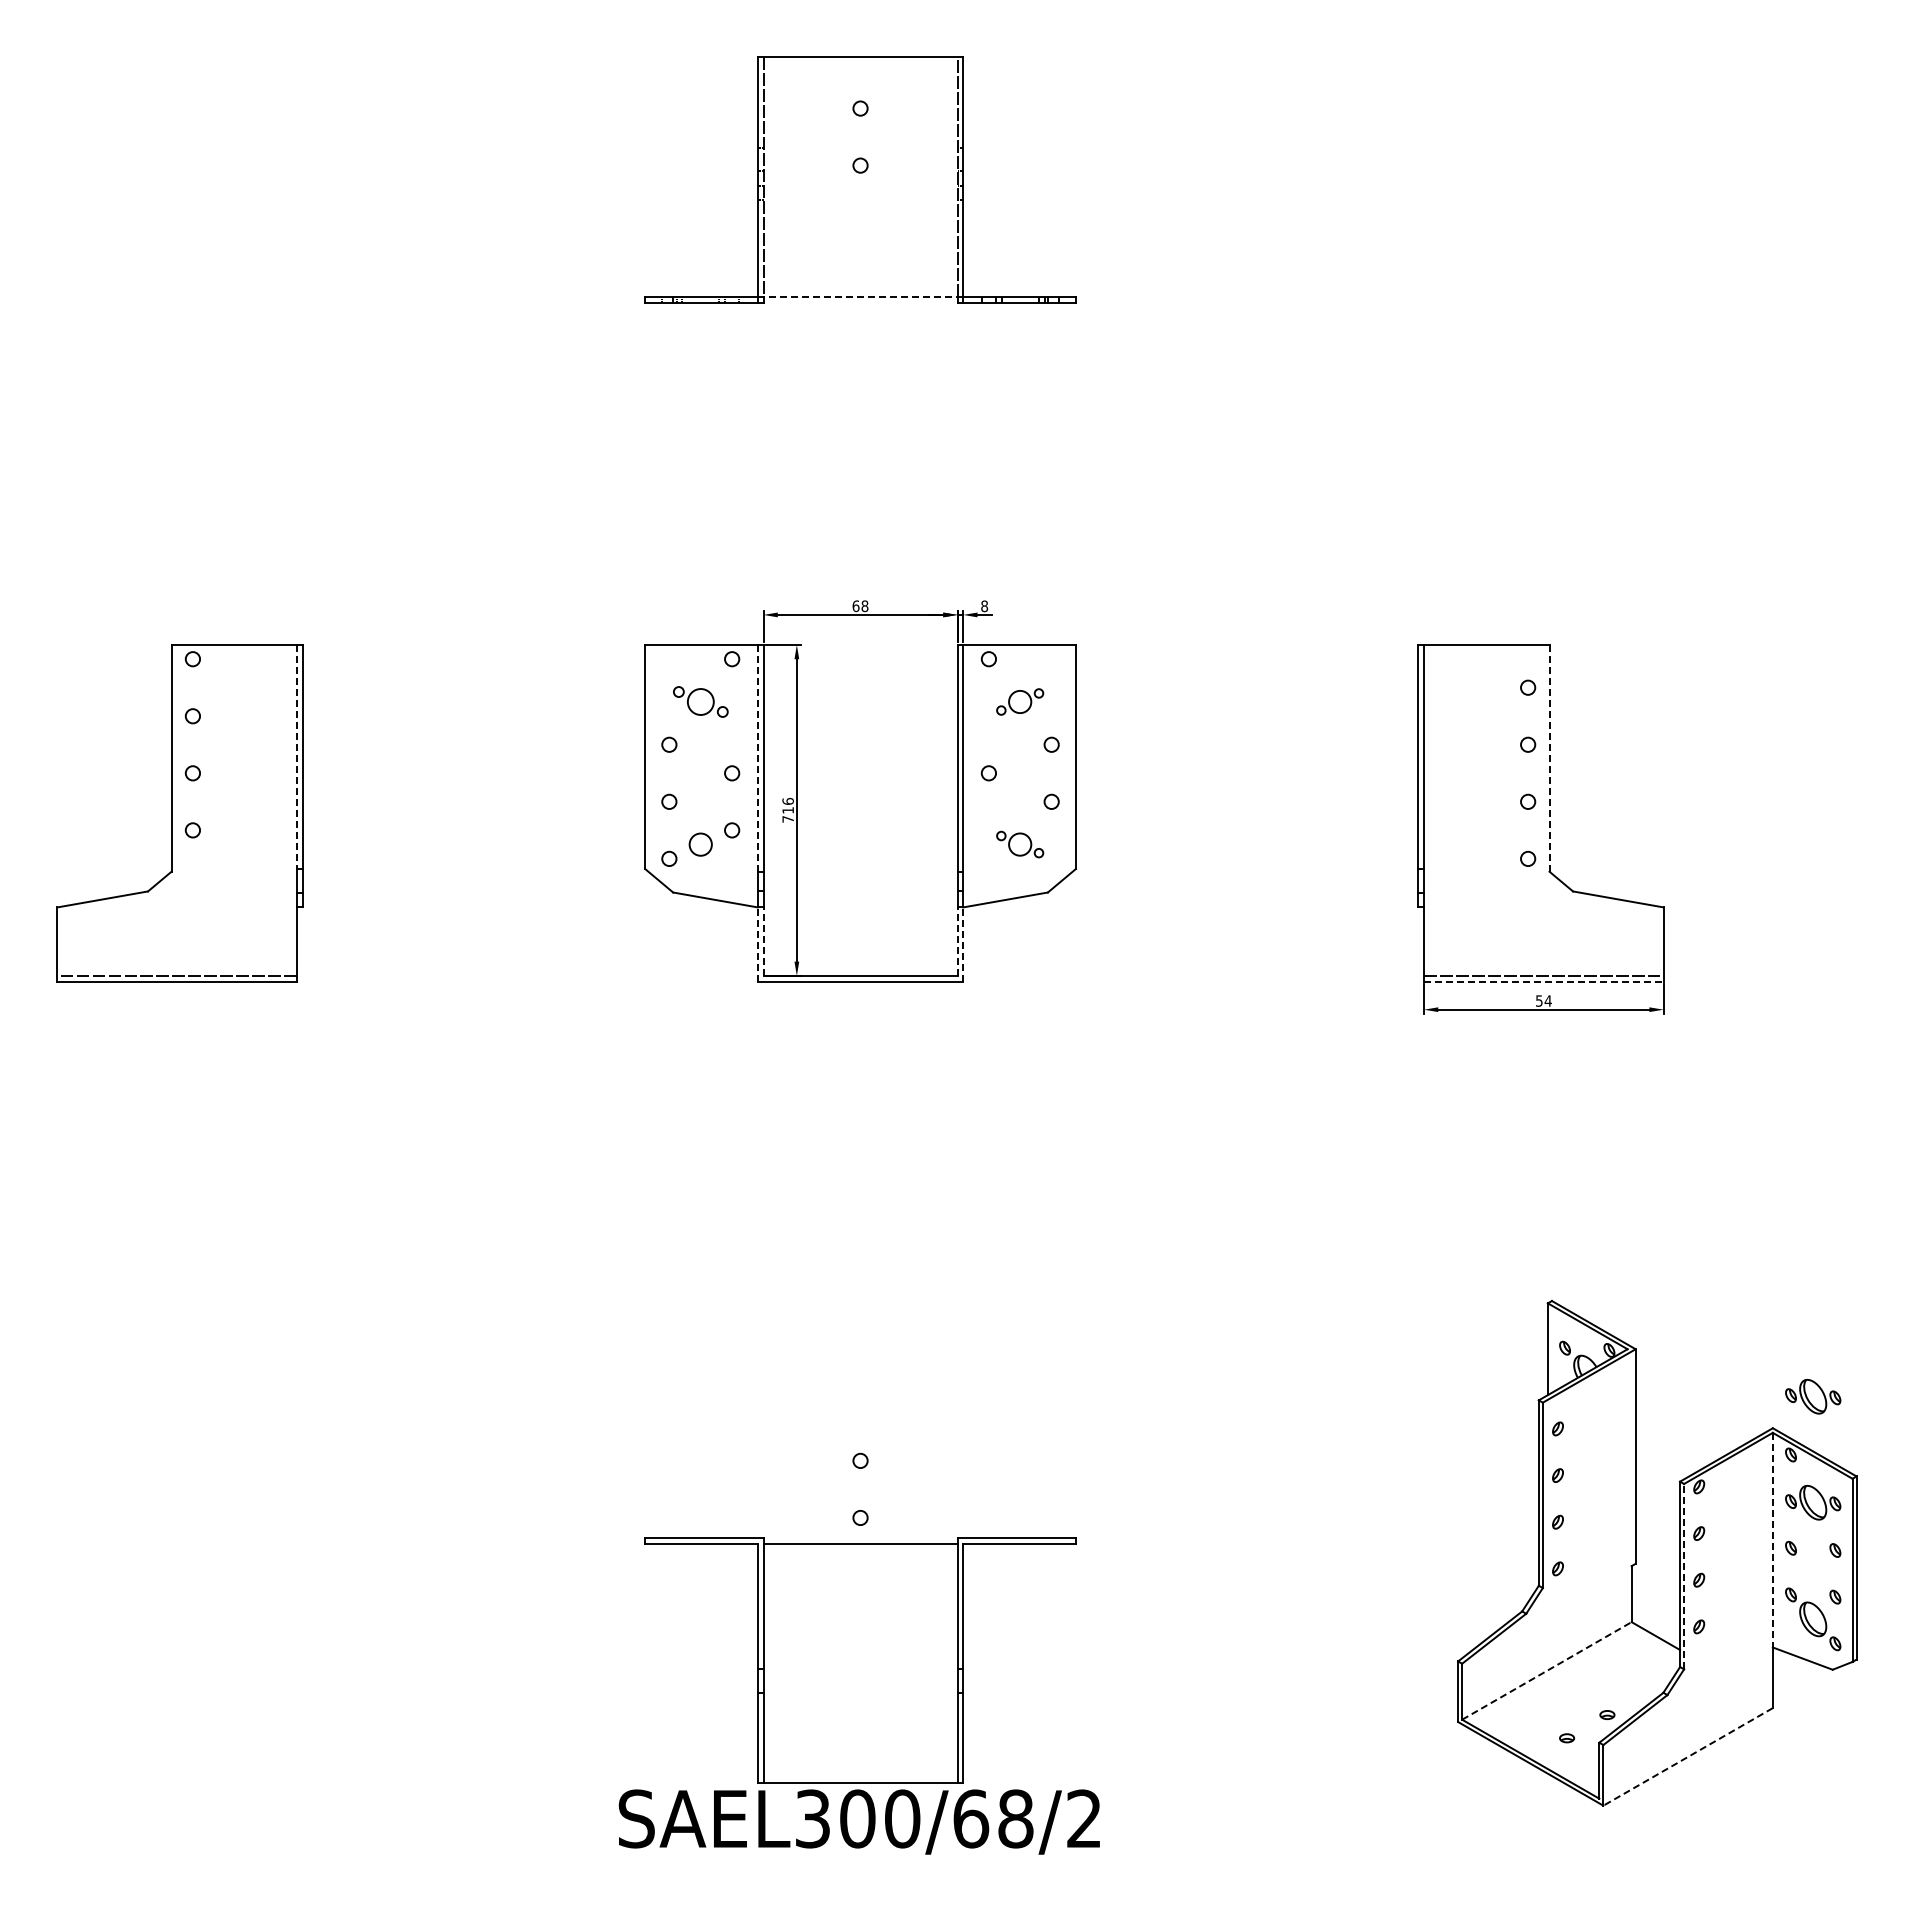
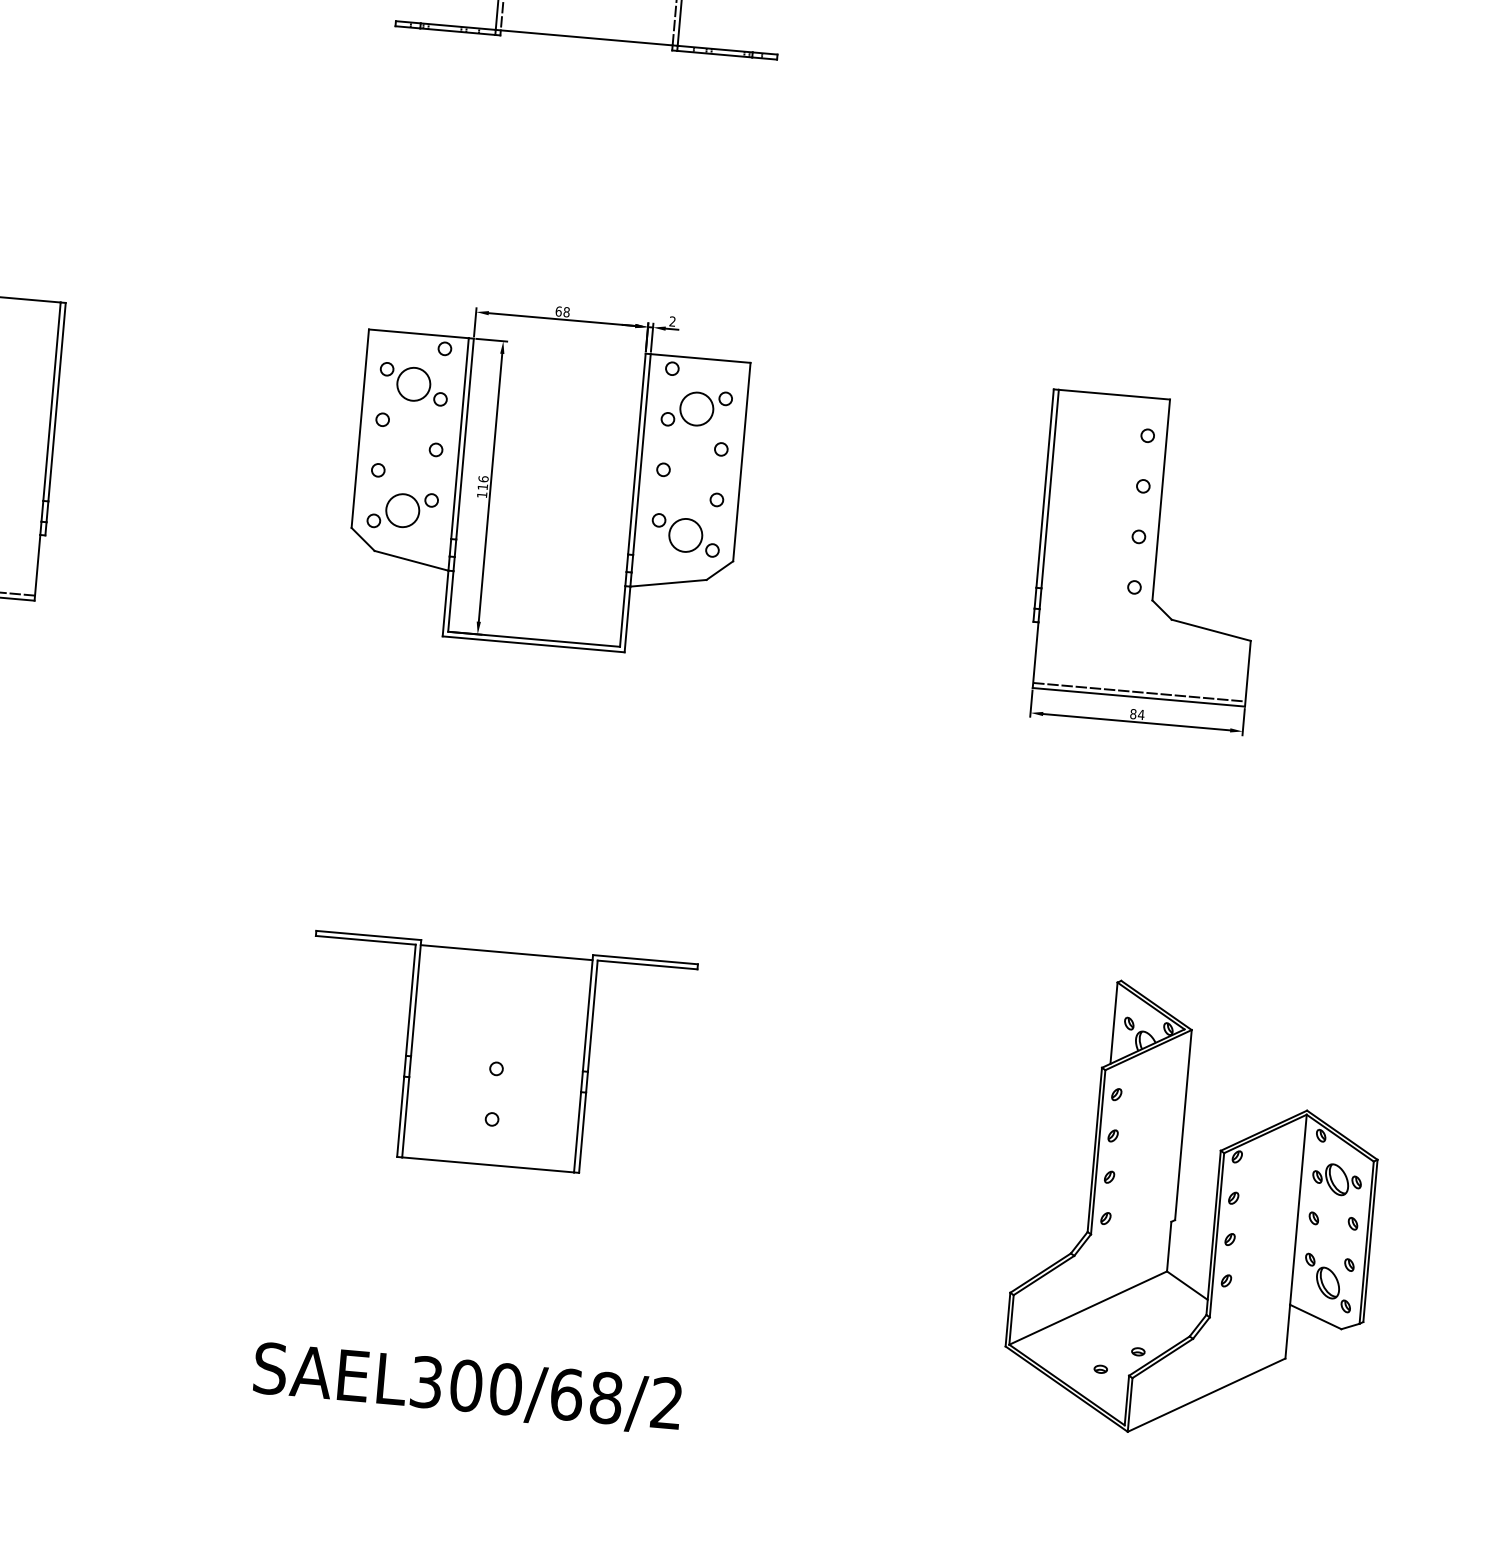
line: (860, 296) -> (586, 37), dashed -> solid
text: (984, 606) -> (672, 321), 8 -> 2
part: (700, 701) -> (413, 383), size x1.43
part: (1019, 701) -> (696, 408), size x1.67
line: (297, 757) -> (52, 402), dashed -> solid
line: (757, 757) -> (459, 437), dashed -> solid
line: (1549, 757) -> (1161, 499), dashed -> solid
text: (787, 819) -> (481, 495), 716 -> 116
circle: (700, 844) -> (402, 510), size x1.67
part: (1019, 844) -> (685, 535), size x1.67
line: (763, 941) -> (450, 601), dashed -> solid
line: (957, 941) -> (622, 616), dashed -> solid
line: (757, 944) -> (445, 603), dashed -> solid
line: (963, 944) -> (627, 619), dashed -> solid
line: (1543, 981) -> (1138, 697), dashed -> solid
text: (1538, 1000) -> (1132, 713), 54 -> 84
part: (1813, 1396) -> (1345, 1085), removed
line: (1772, 1540) -> (1298, 1210), dashed -> solid
line: (1684, 1576) -> (1217, 1235), dashed -> solid
part: (860, 1660) -> (497, 1056), moved
line: (1546, 1670) -> (1087, 1307), dashed -> solid
line: (1688, 1756) -> (1206, 1394), dashed -> solid

